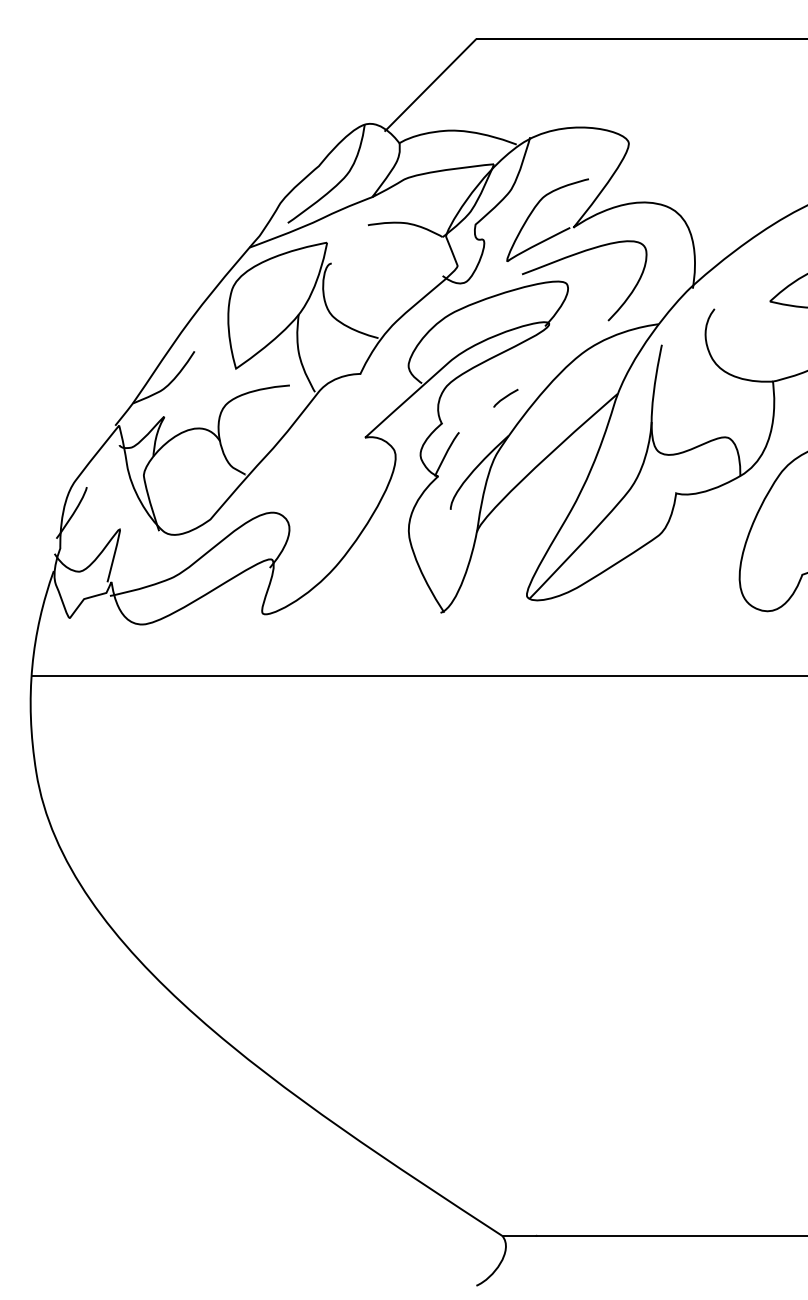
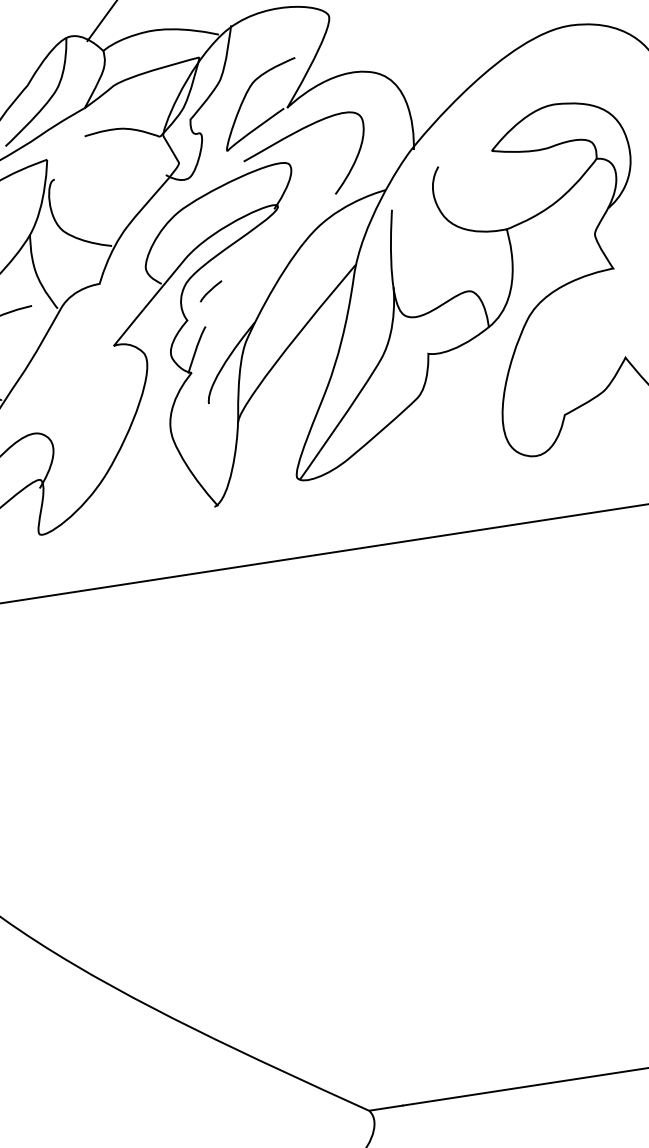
curve: (505, 397) -> (210, 290), moved

